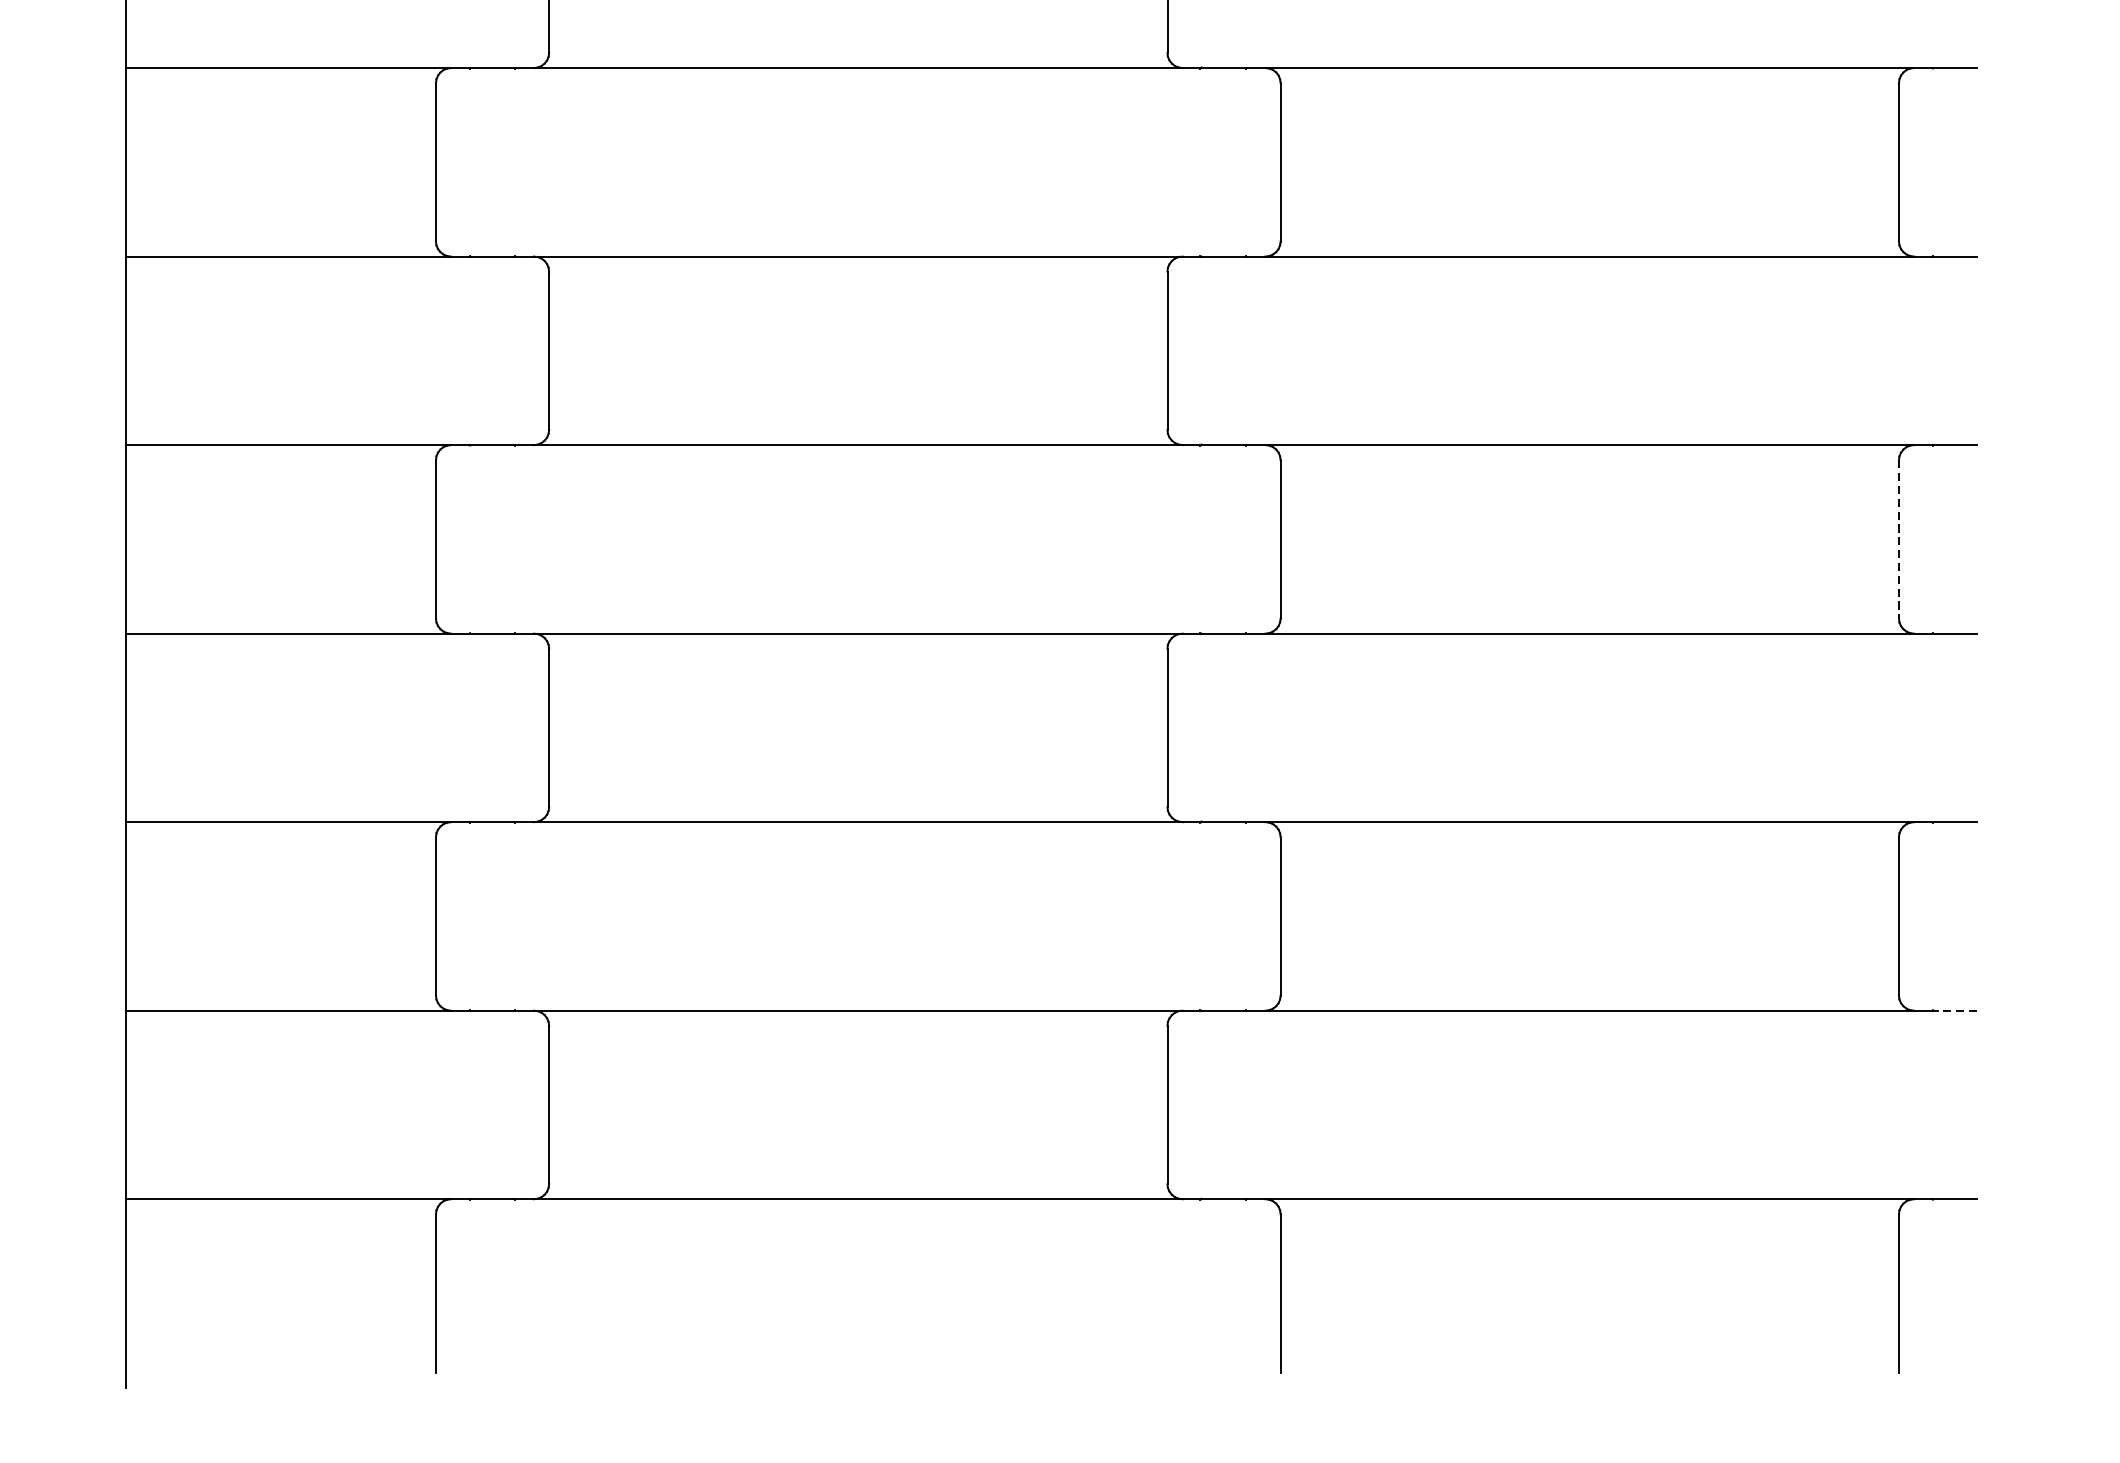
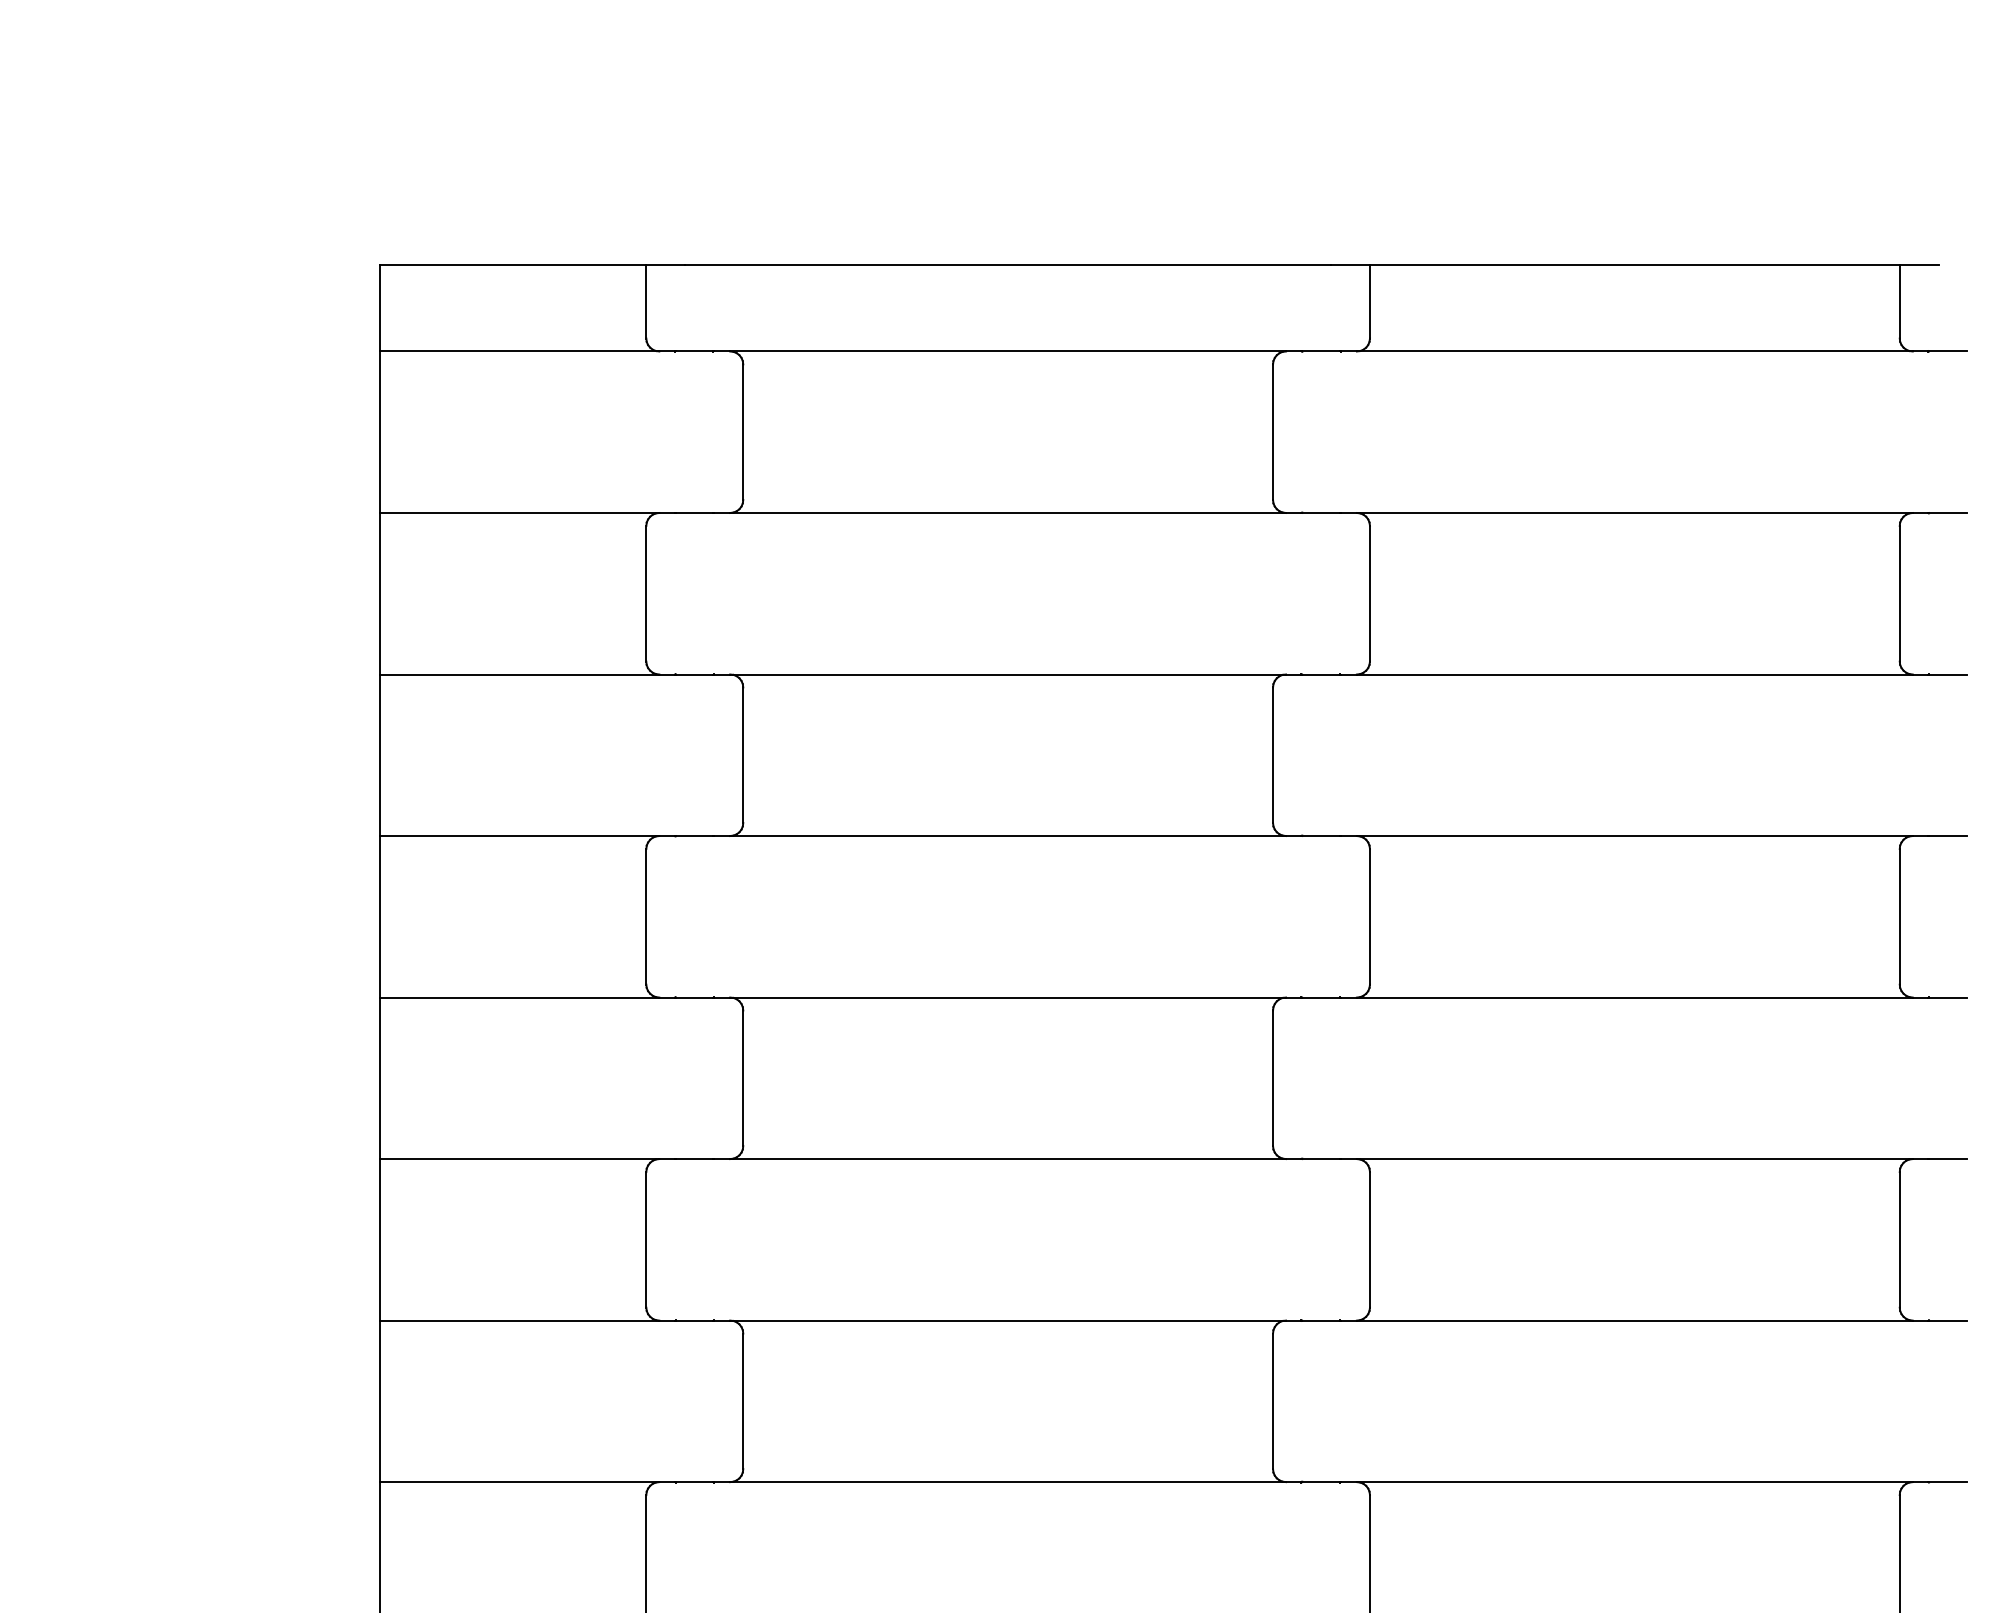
line: (1898, 539) -> (1899, 916), dashed -> solid
line: (1954, 1010) -> (1947, 1320), dashed -> solid

